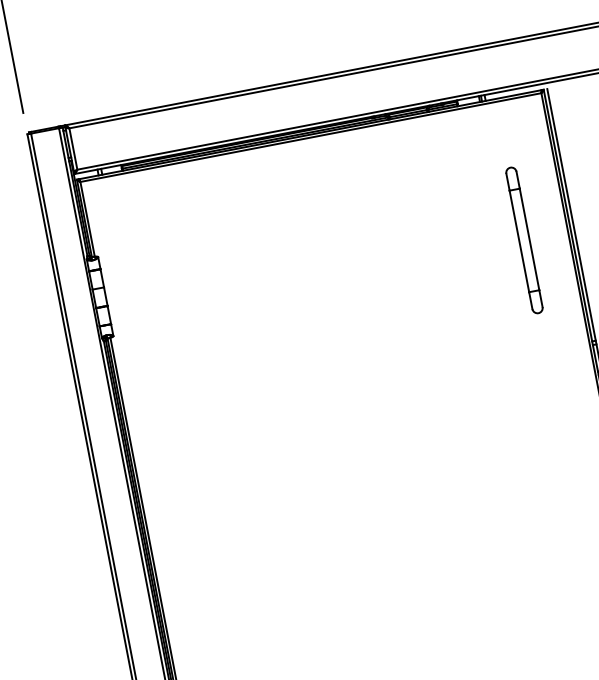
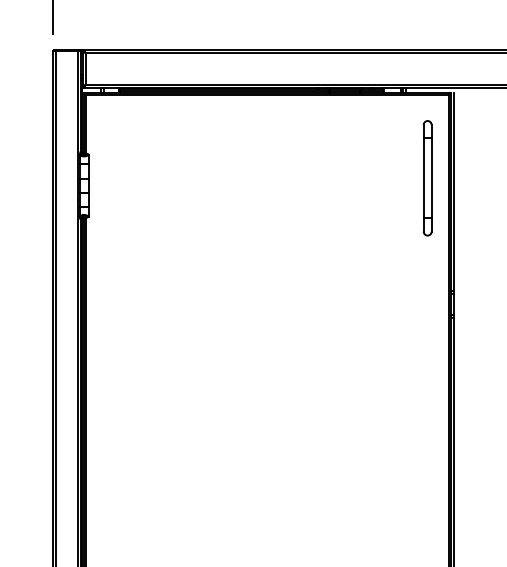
part: (524, 240) -> (427, 178), moved

